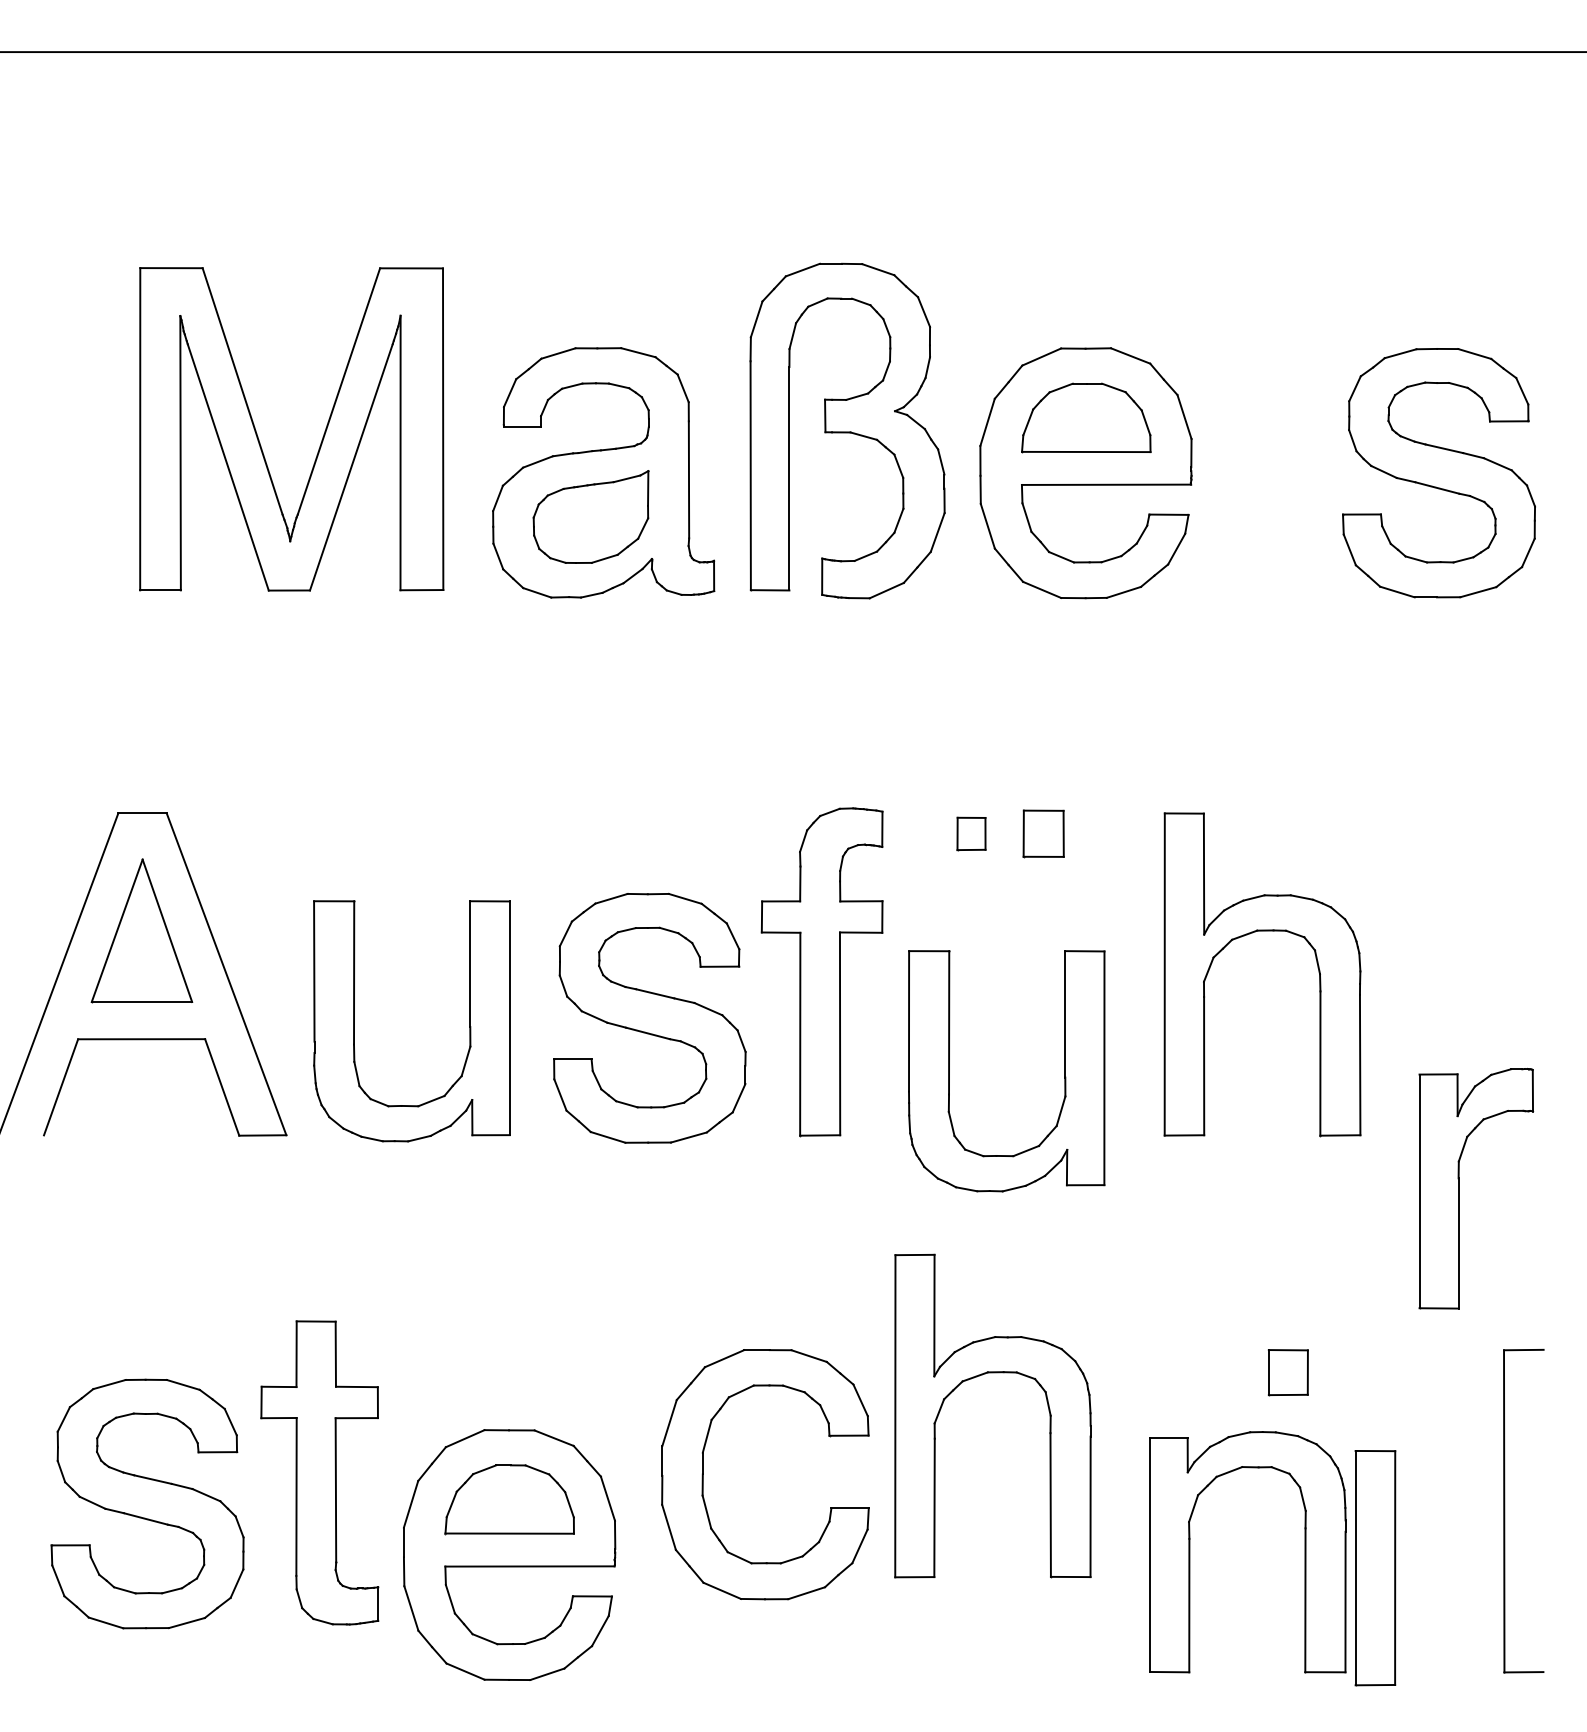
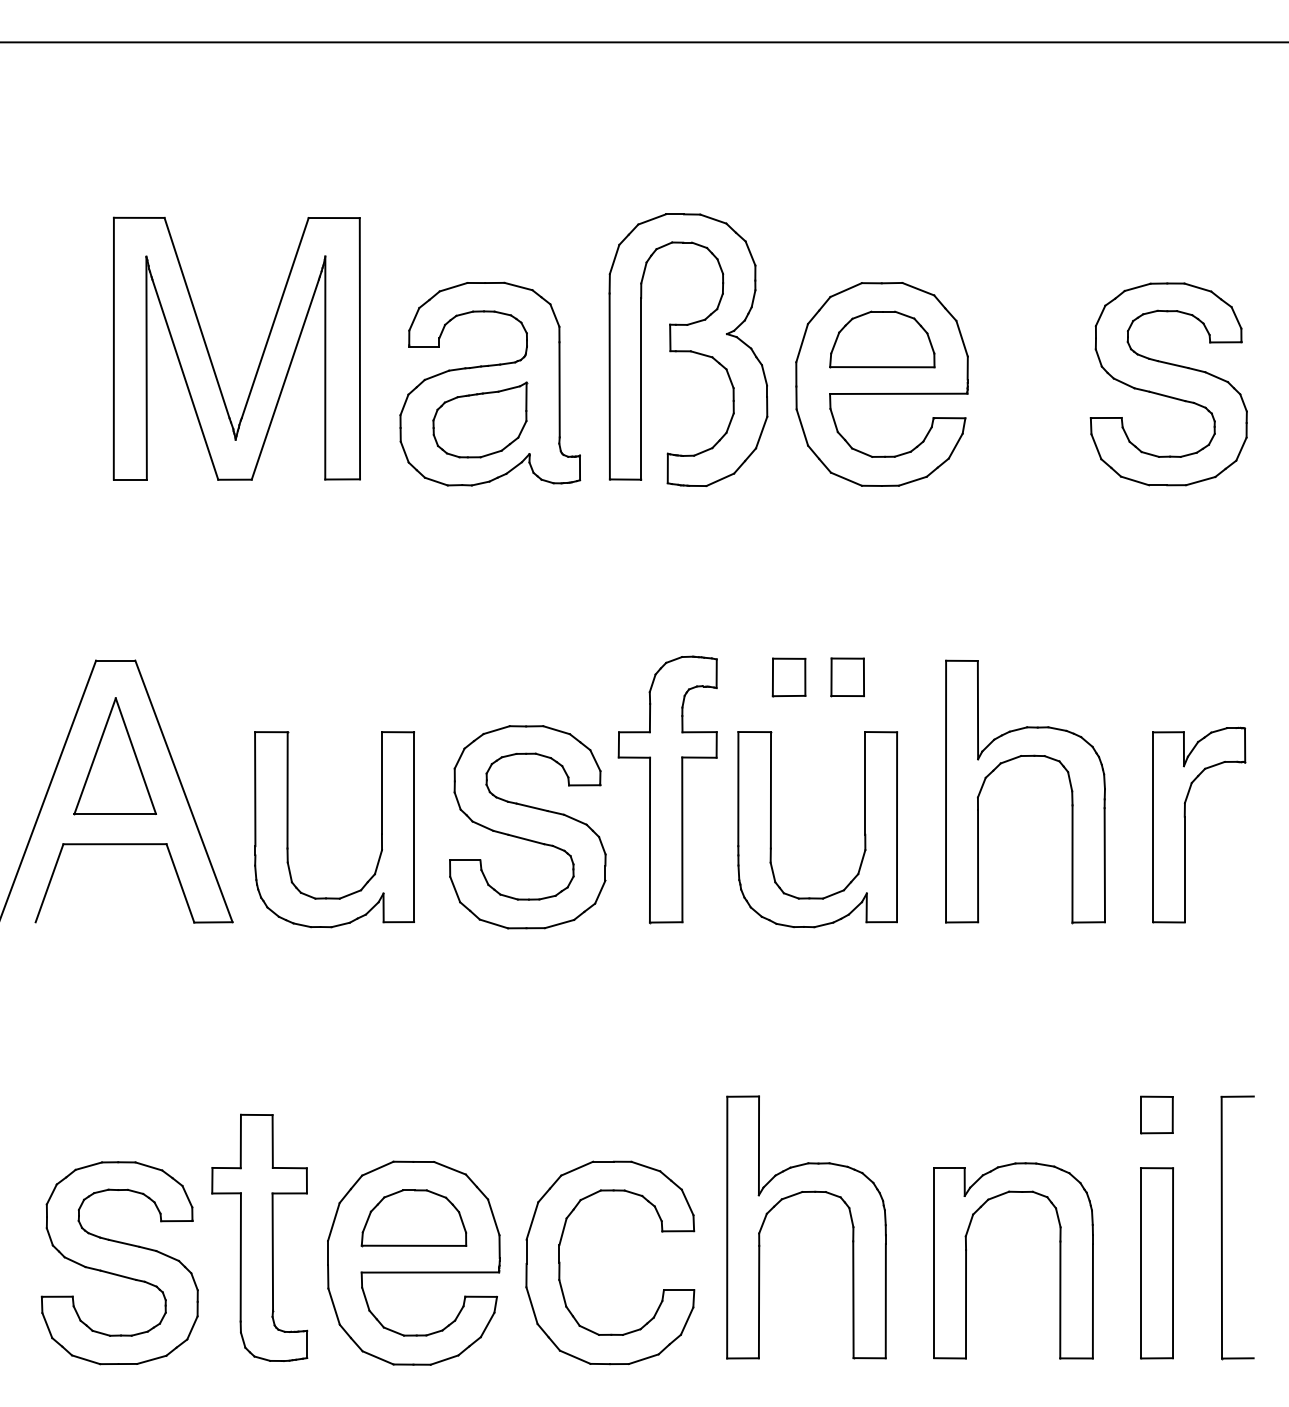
part: (971, 833) -> (789, 677), size x1.43
part: (949, 1071) -> (771, 829), moved
part: (1459, 1188) -> (1185, 824), moved
part: (1288, 1372) -> (1157, 1114), moved
part: (977, 1377) -> (793, 1196), moved
part: (319, 1472) -> (259, 1237), moved
part: (703, 1474) -> (560, 1262), moved
part: (147, 1503) -> (119, 1262), moved
part: (1375, 1568) -> (1157, 1263), moved

